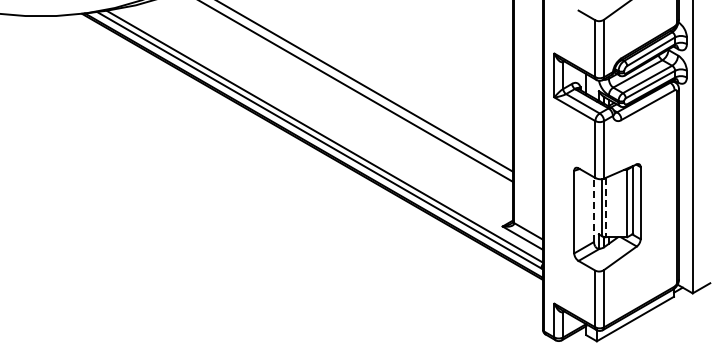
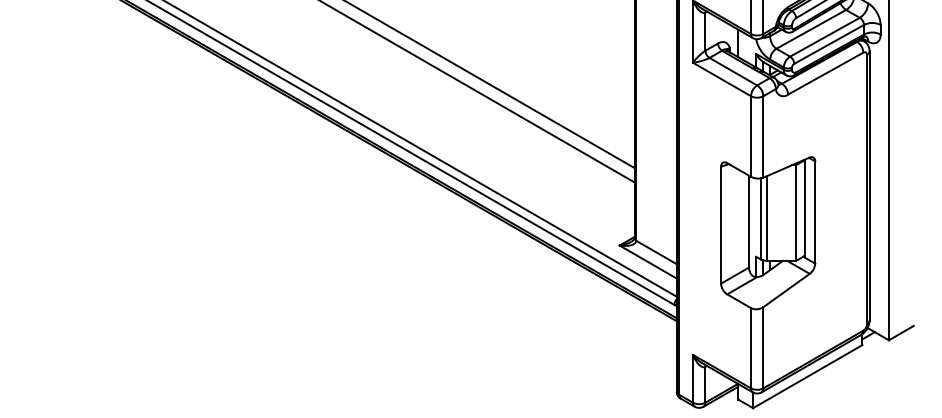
line: (606, 207) -> (766, 218), dashed -> solid
line: (593, 209) -> (748, 221), dashed -> solid

